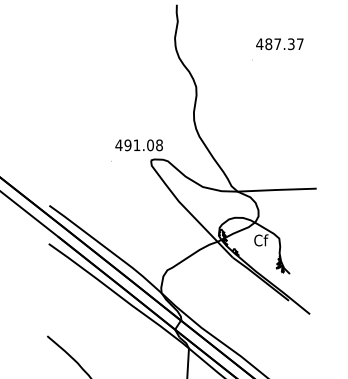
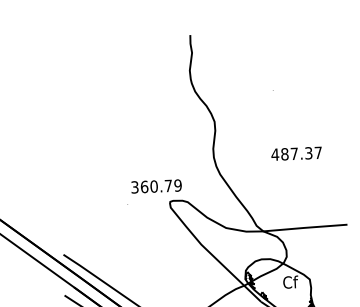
text: (279, 44) -> (296, 154), moved
text: (138, 145) -> (155, 186), 491.08 -> 360.79

